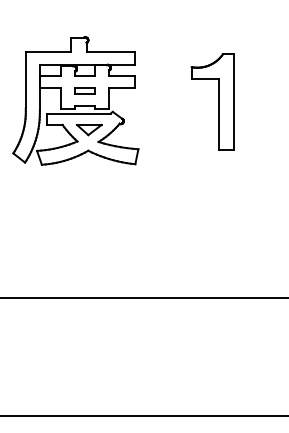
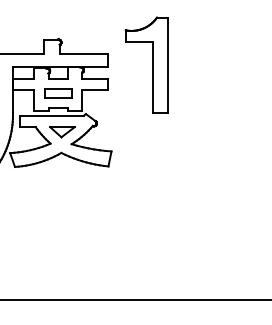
part: (84, 90) -> (57, 92), size x1.4
part: (212, 101) -> (146, 64), moved

